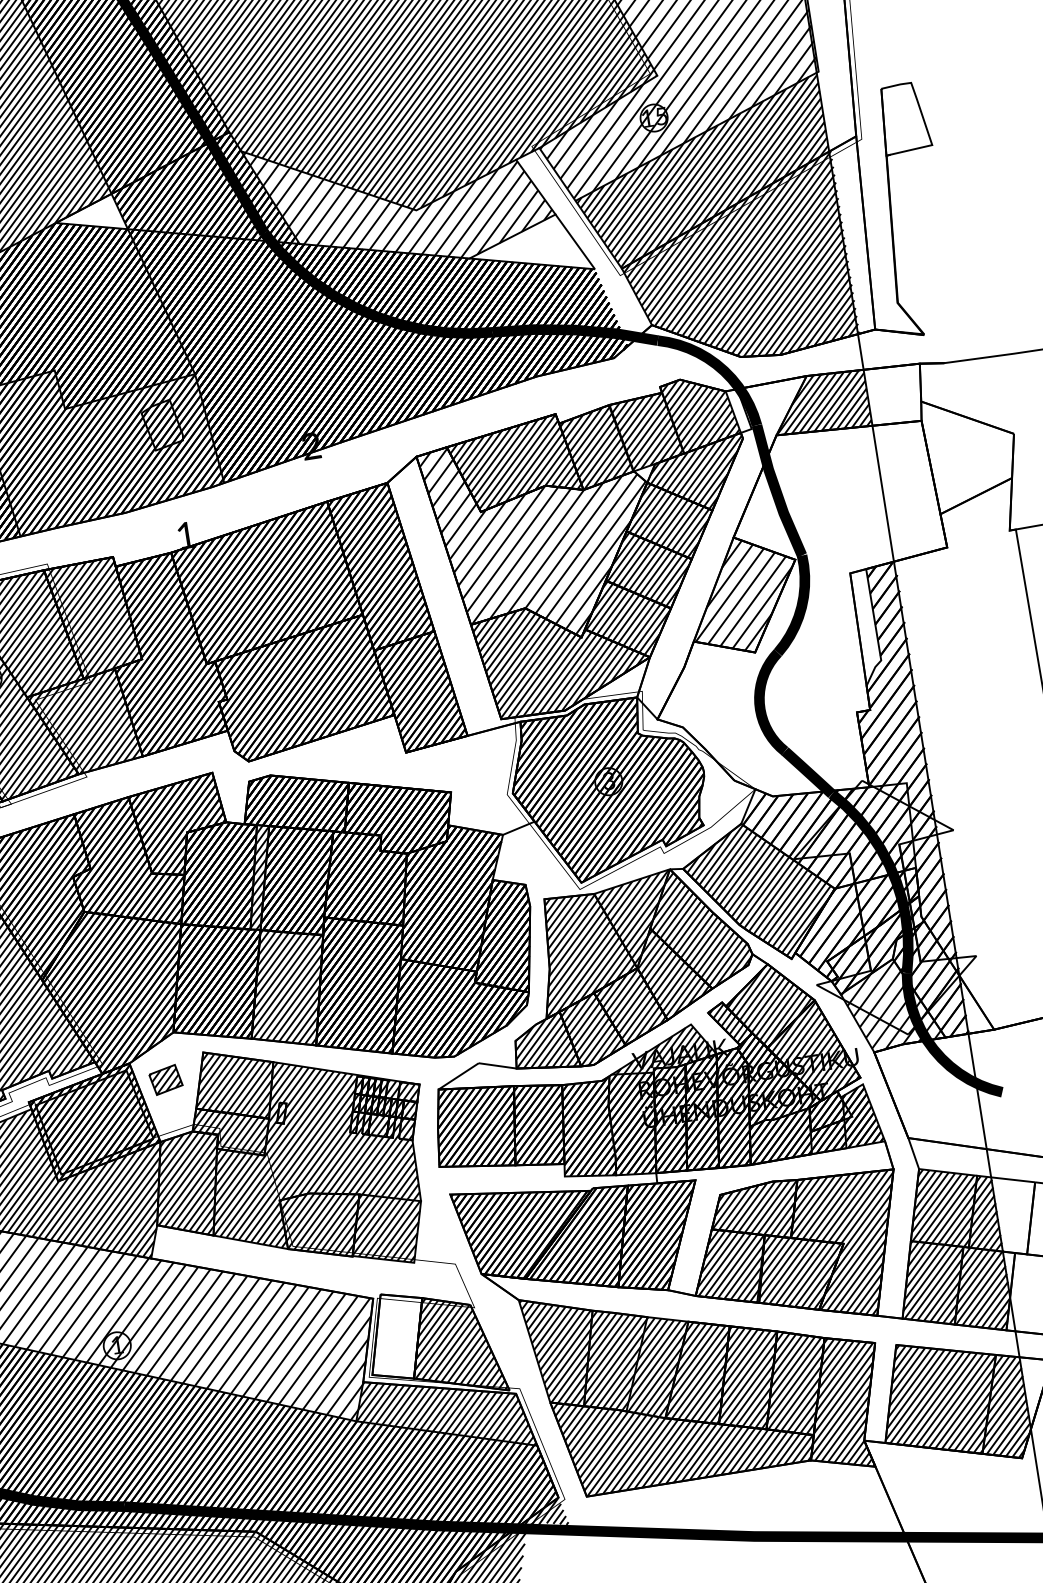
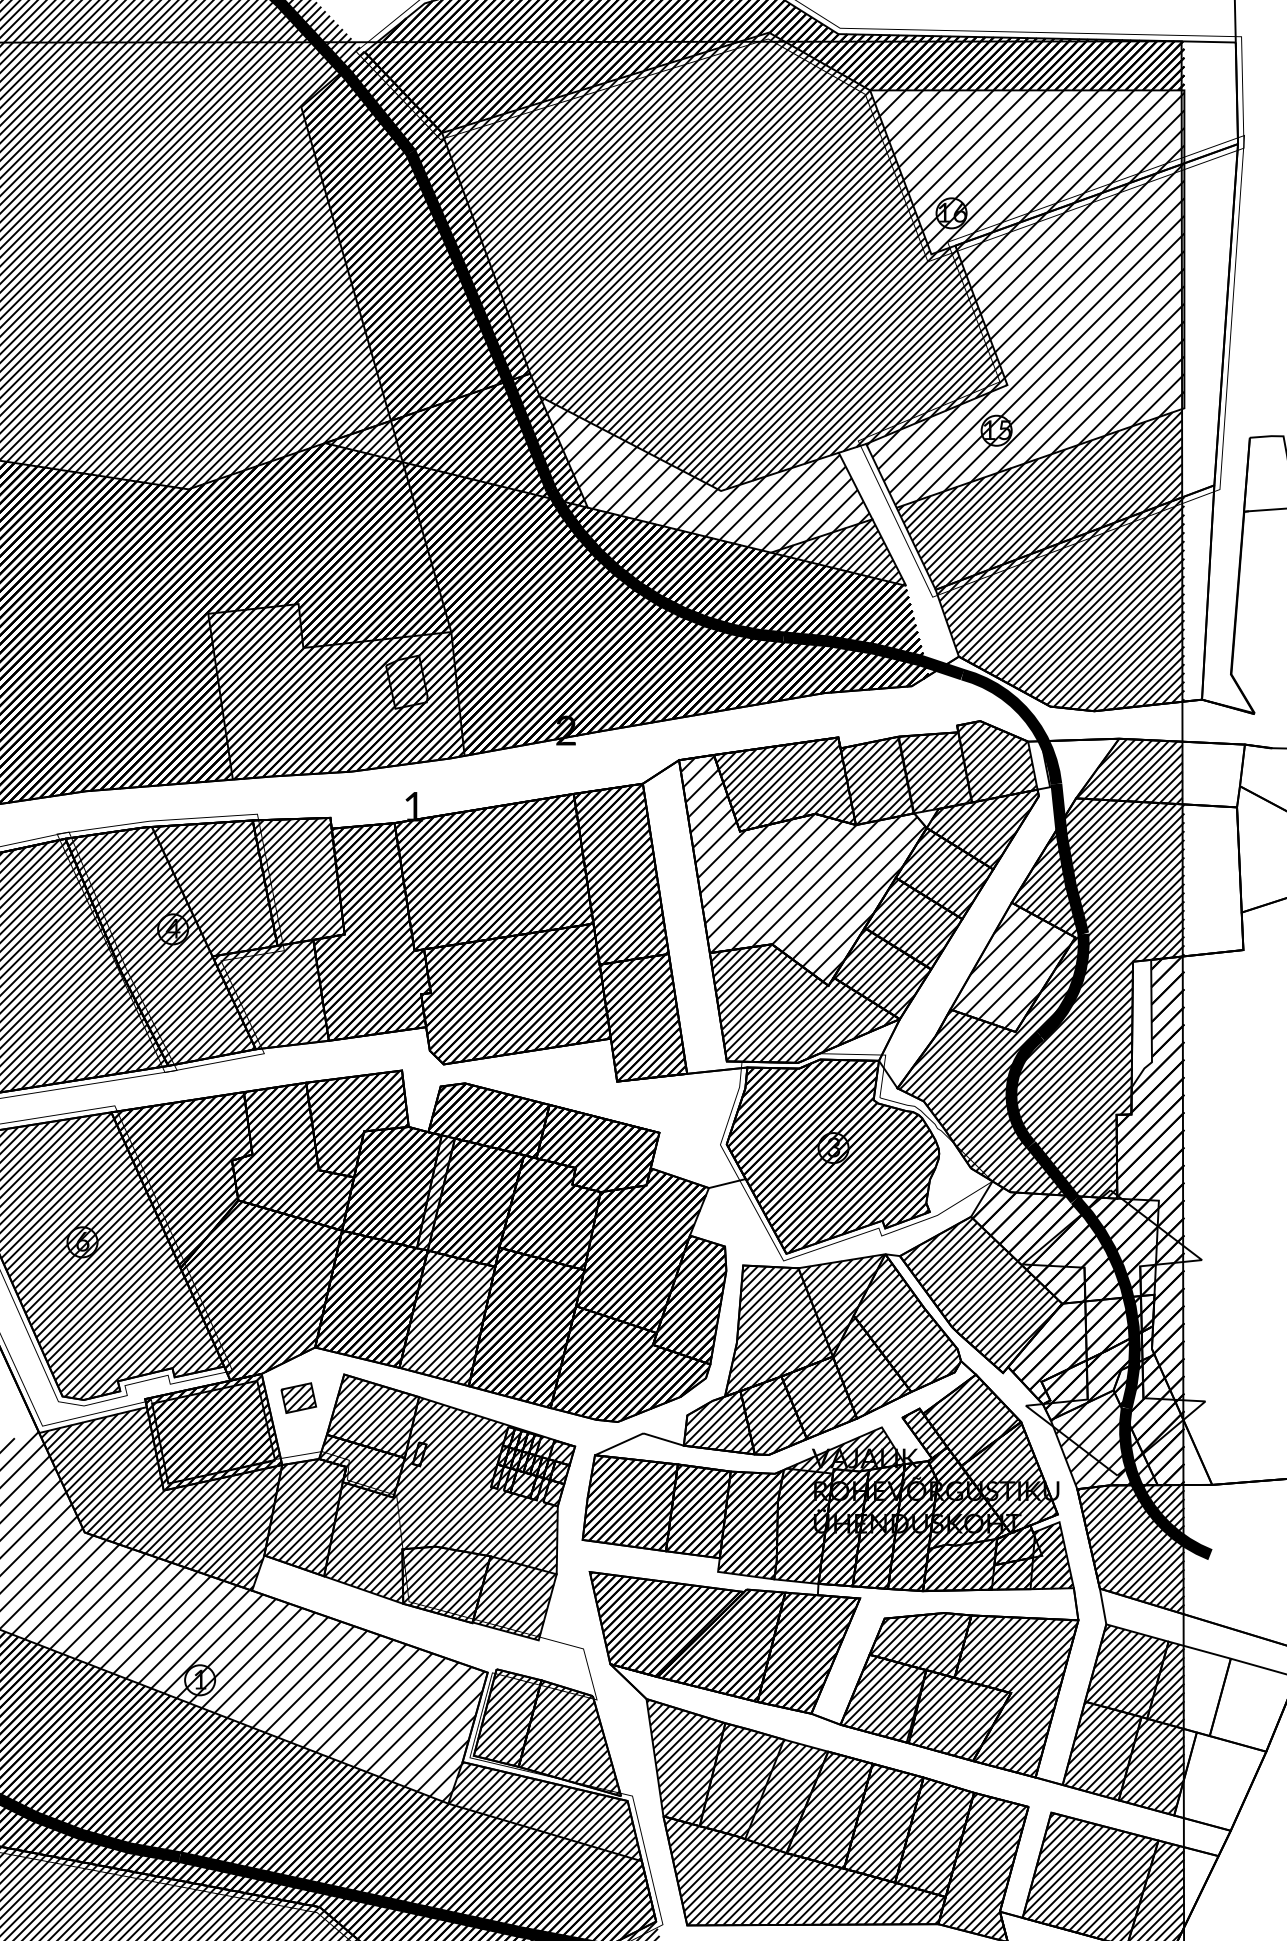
hatch: (92, 215) -> (366, 441), added
hatch: (531, 248) -> (840, 552), added
hatch: (773, 618) -> (1041, 998), added
hatch: (930, 1098) -> (1130, 1549), added
hatch: (397, 1336) -> (507, 1717), added

